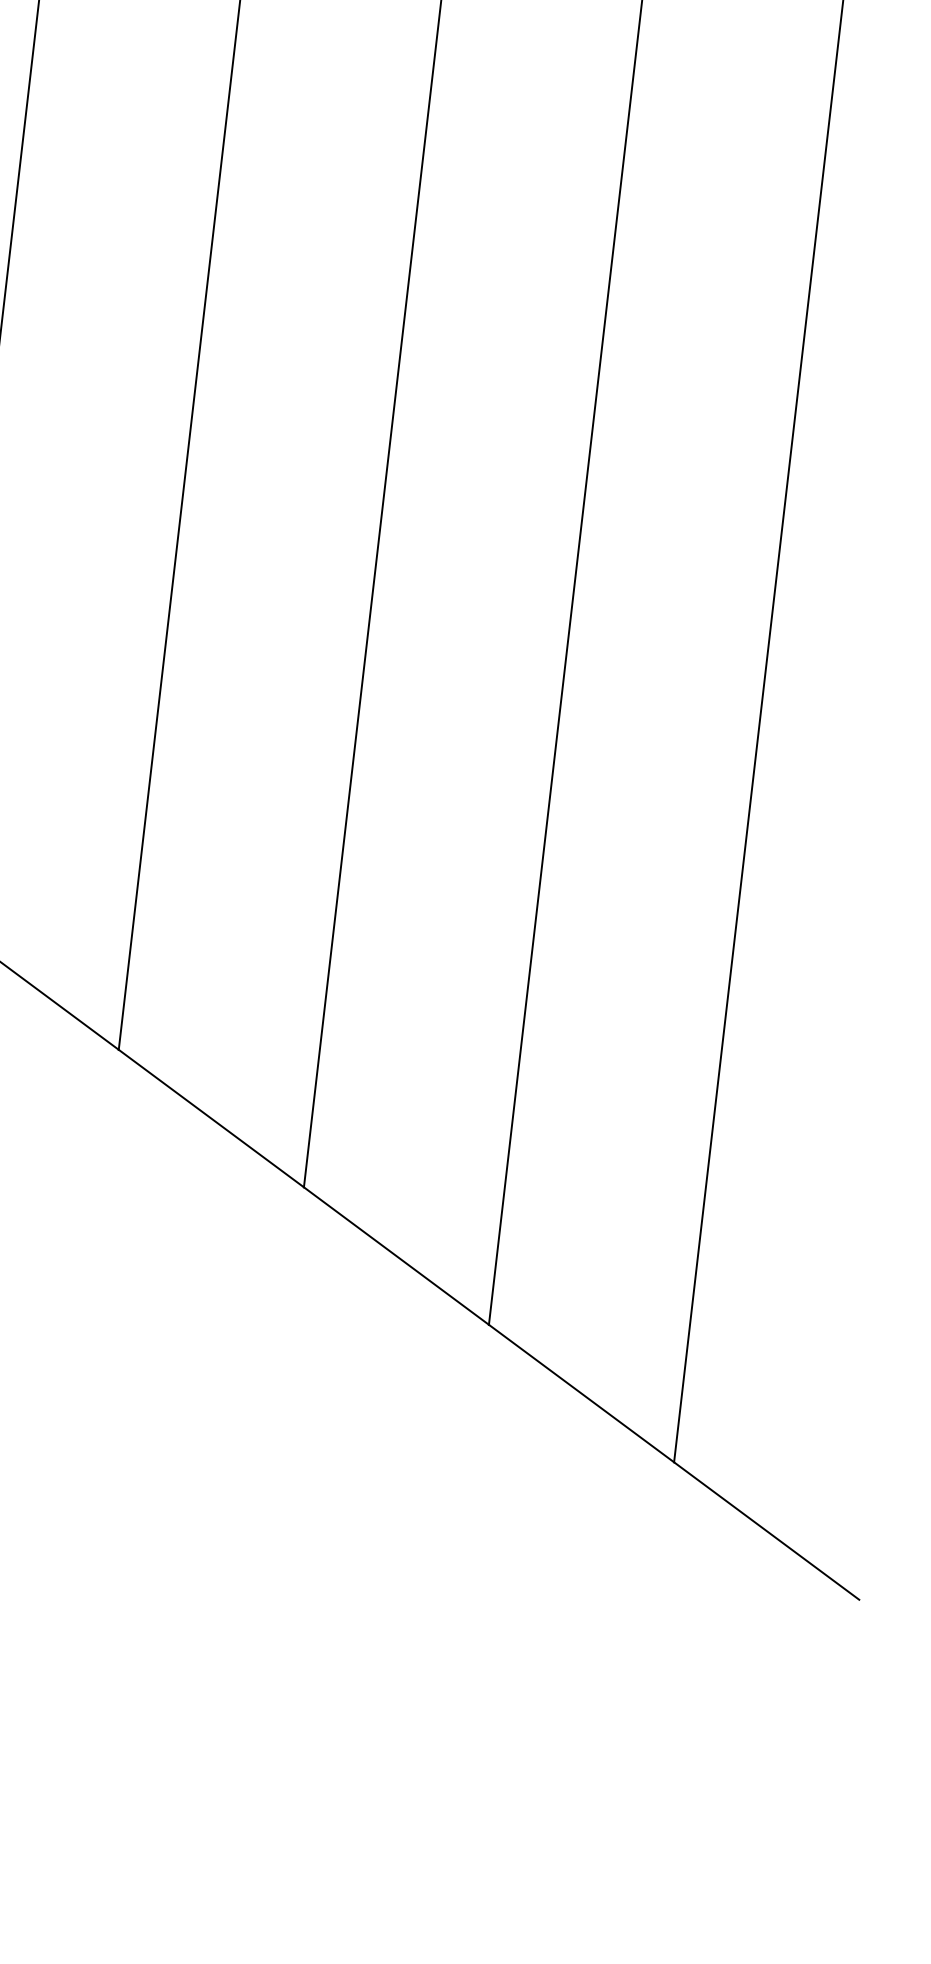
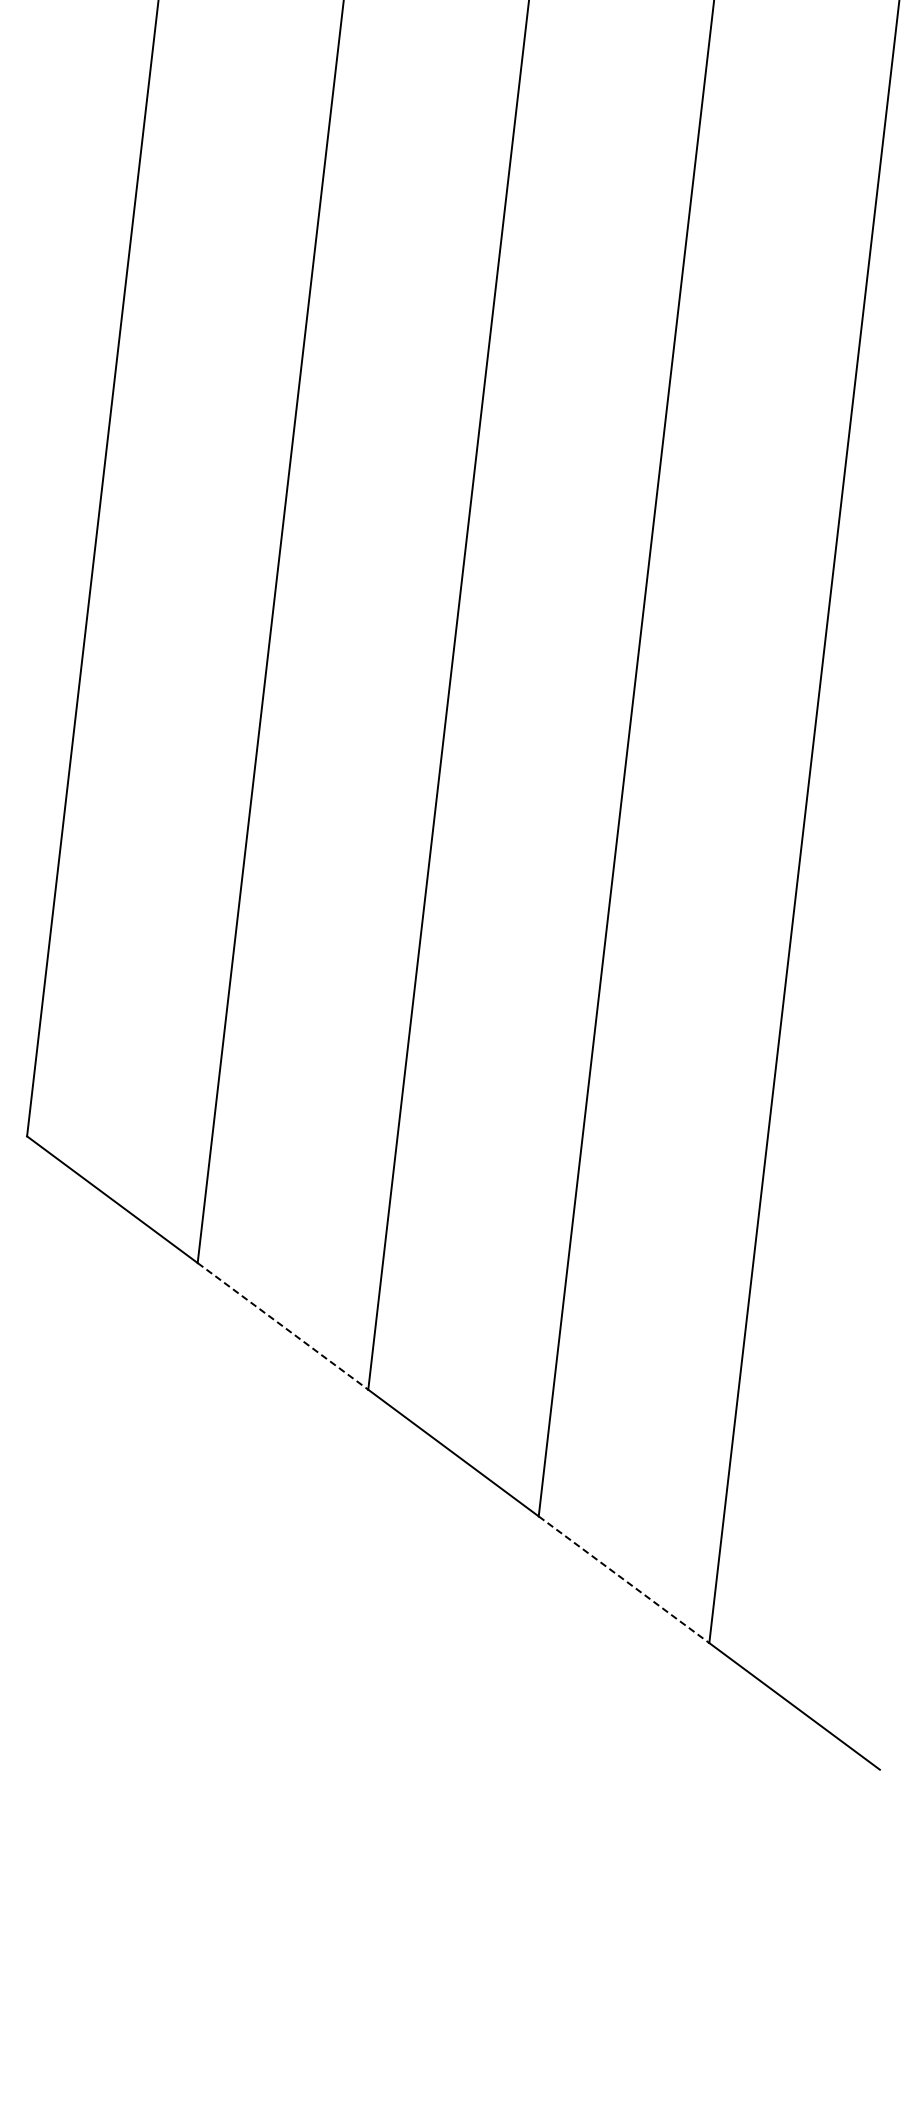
line: (211, 1118) -> (283, 1326), solid -> dashed
line: (582, 1394) -> (624, 1580), solid -> dashed

